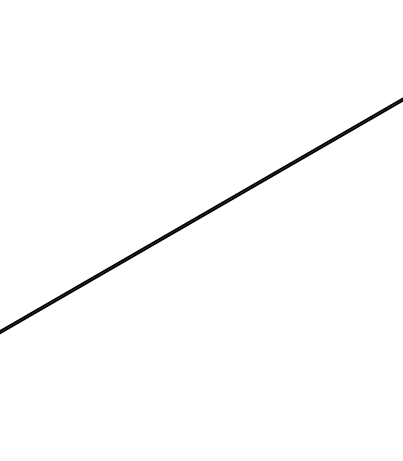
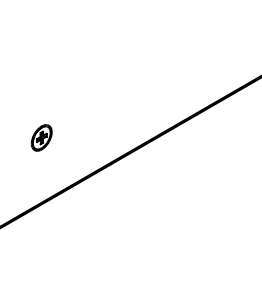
part: (30, 222) -> (41, 137), added

